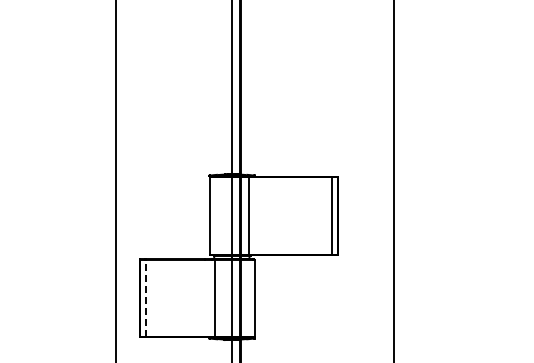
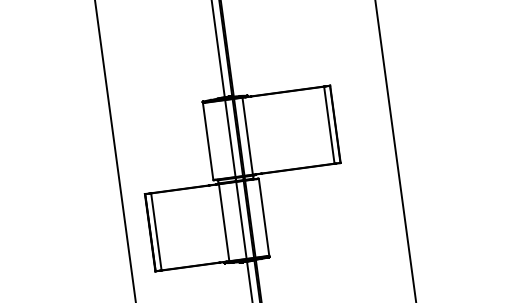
line: (146, 298) -> (156, 232), dashed -> solid

